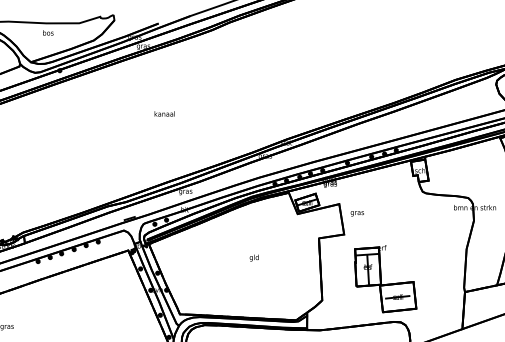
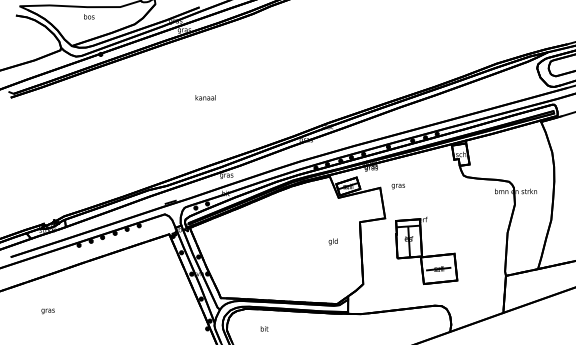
text: (356, 213) -> (397, 186), moved
text: (253, 257) -> (332, 241), moved
part: (385, 278) -> (426, 250), moved

